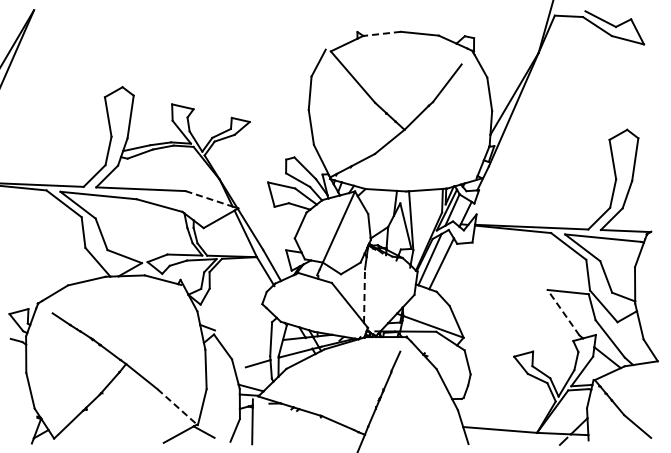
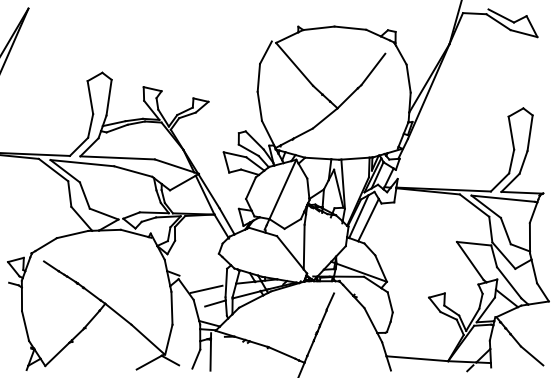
line: (382, 33) -> (319, 27), dashed -> solid
line: (209, 198) -> (174, 165), dashed -> solid
line: (364, 296) -> (304, 247), dashed -> solid
line: (563, 312) -> (470, 260), dashed -> solid
line: (247, 346) -> (206, 289), added
line: (177, 406) -> (148, 339), dashed -> solid

